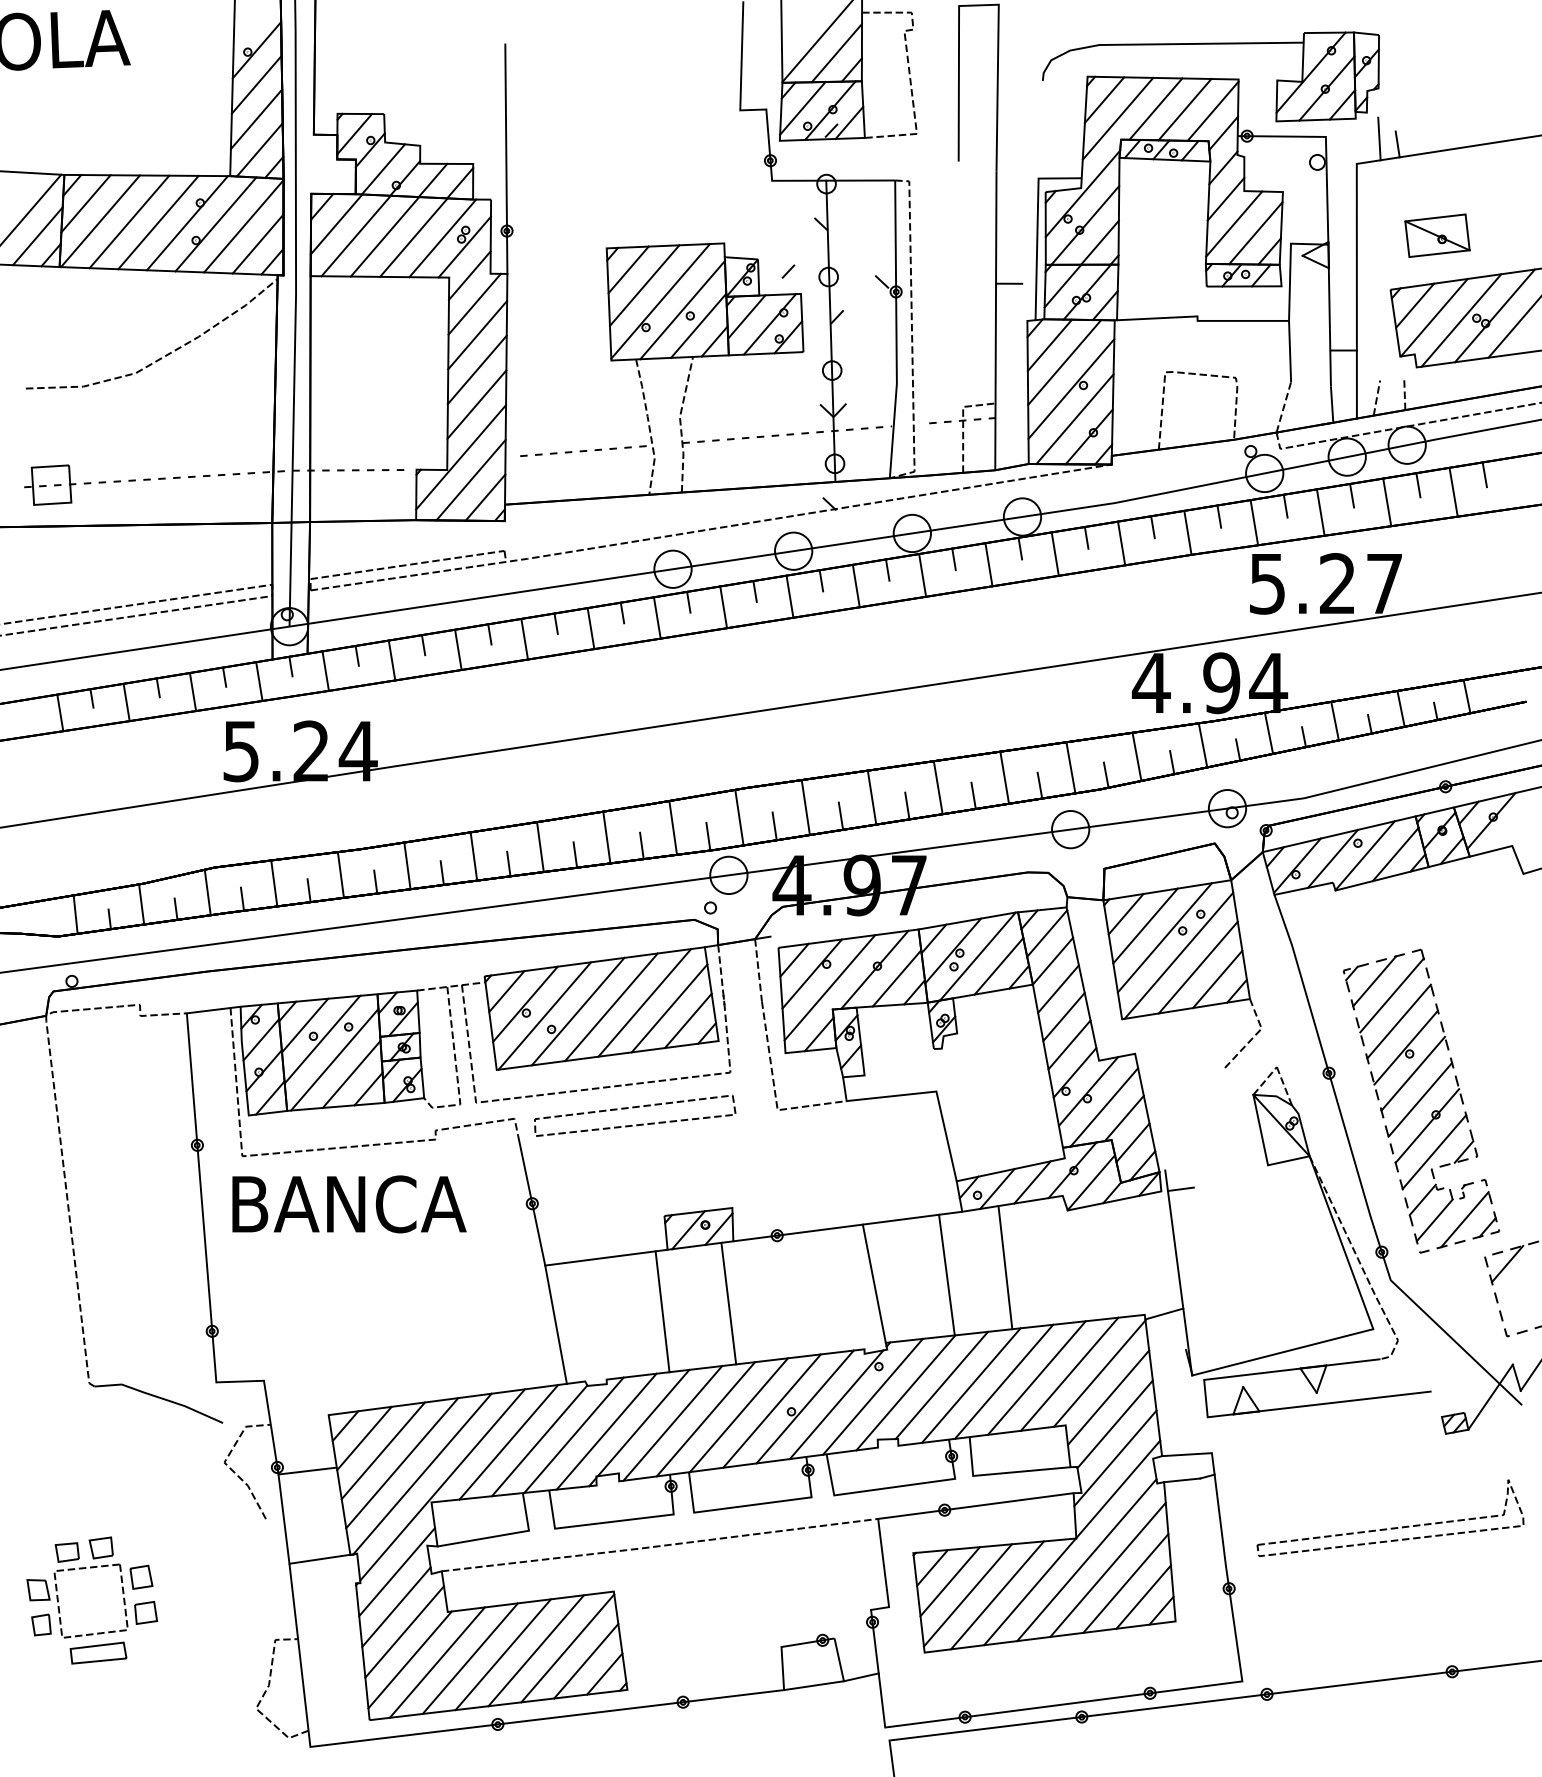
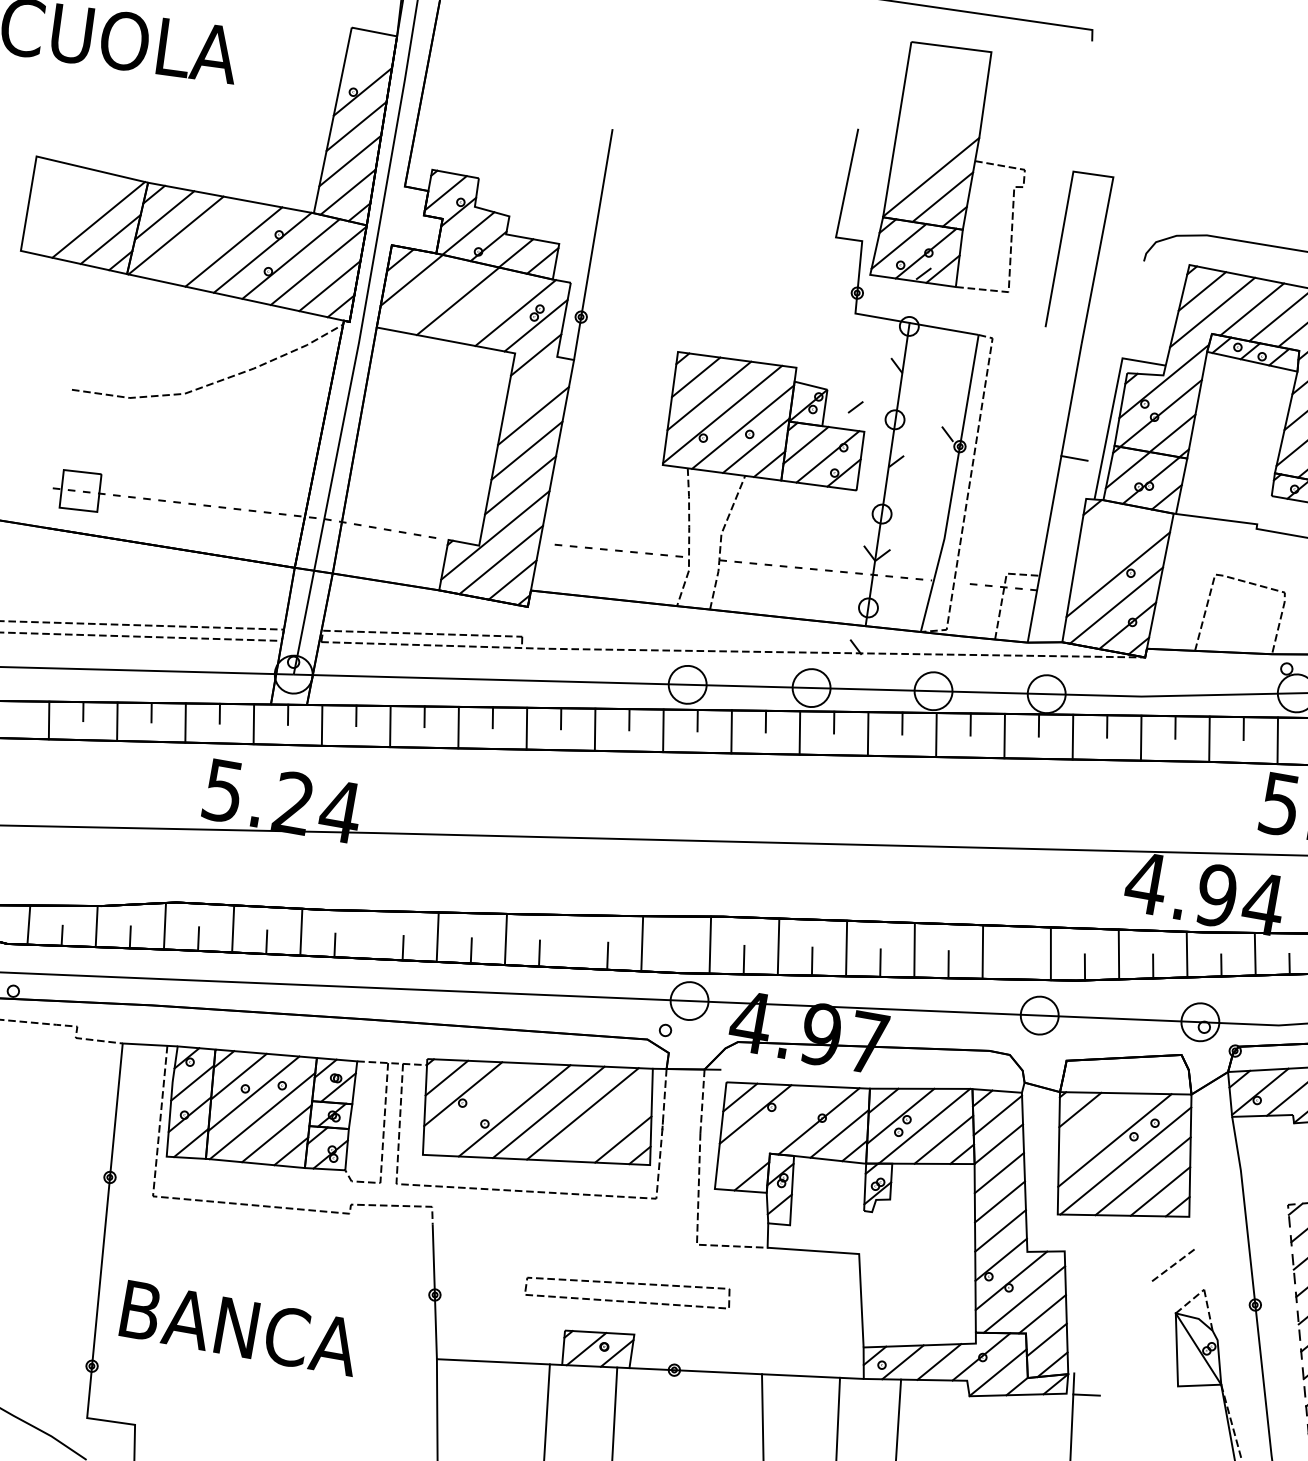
line: (129, 221) -> (205, 240), removed
line: (355, 235) -> (428, 294), removed
line: (413, 237) -> (486, 306), removed
line: (474, 303) -> (535, 383), removed
line: (1049, 345) -> (1103, 527), removed
line: (1064, 362) -> (1116, 546), removed
line: (1039, 785) -> (1016, 965), removed
line: (708, 836) -> (676, 958), removed
line: (606, 837) -> (573, 941), removed
line: (407, 865) -> (369, 934), removed
line: (1145, 925) -> (1097, 1124), removed
line: (829, 987) -> (770, 1131), removed
line: (669, 1008) -> (606, 1123), removed
line: (1255, 1013) -> (1192, 1232), removed
line: (544, 1015) -> (480, 1108), removed
part: (634, 1108) -> (628, 1284), moved
text: (349, 1204) -> (240, 1328), moved

